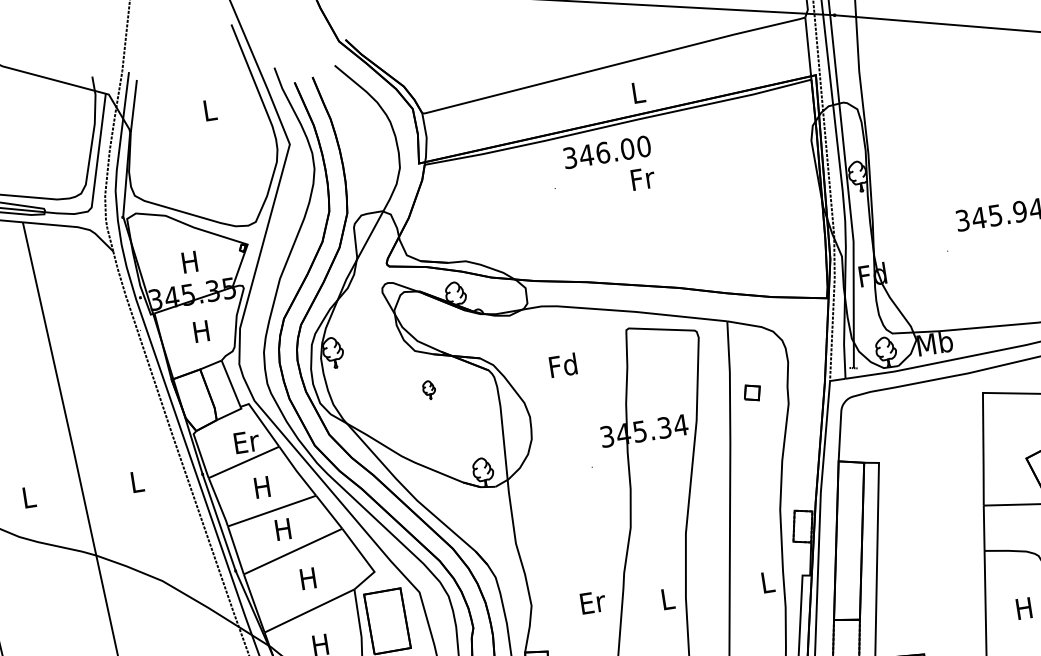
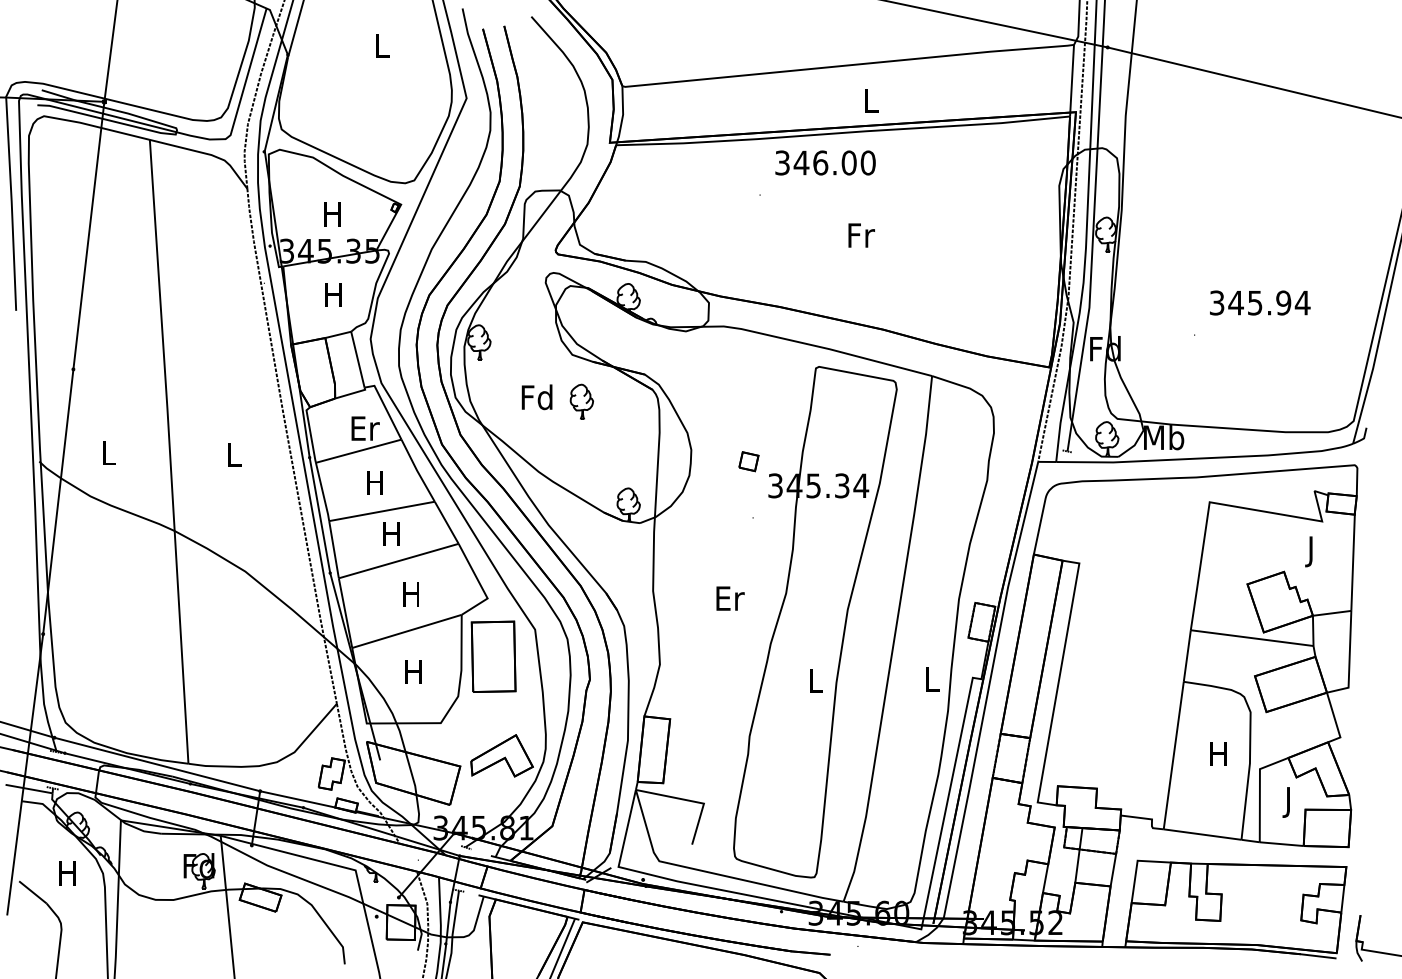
text: (643, 178) -> (861, 235), moved
text: (562, 365) -> (536, 397), moved
part: (429, 389) -> (581, 401), size x1.67
part: (751, 392) -> (748, 461), moved
text: (593, 602) -> (730, 598), moved

